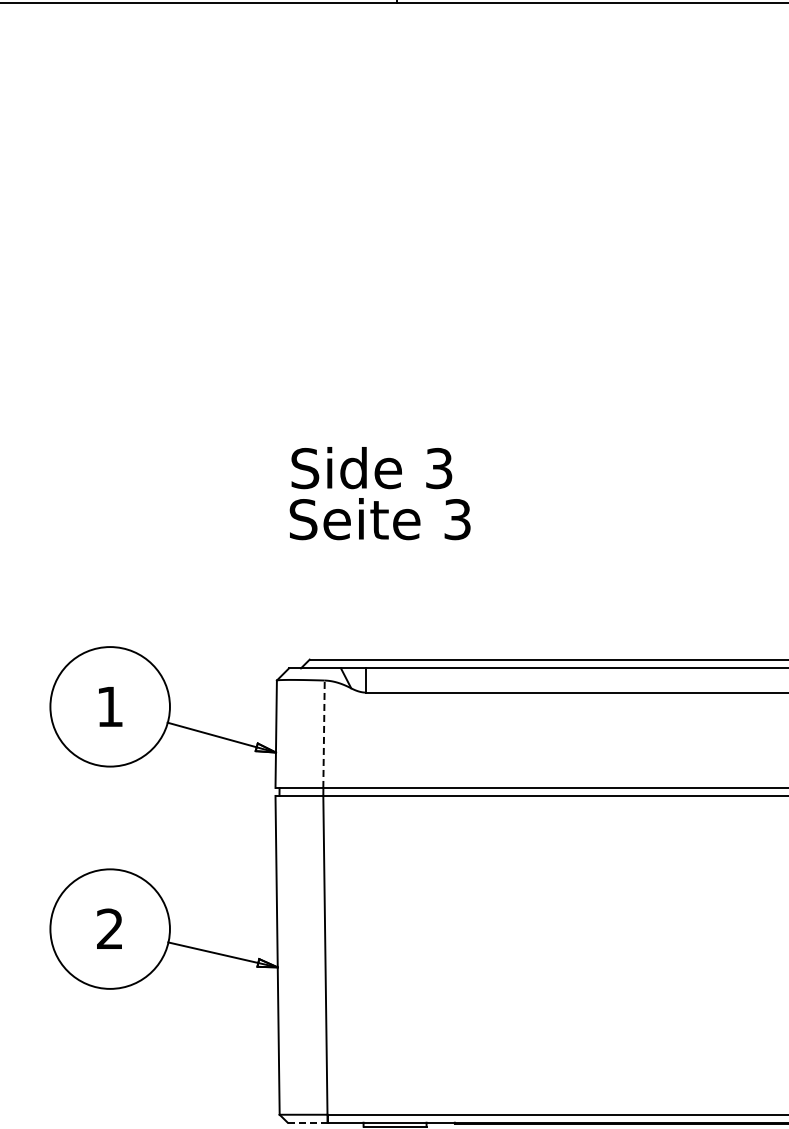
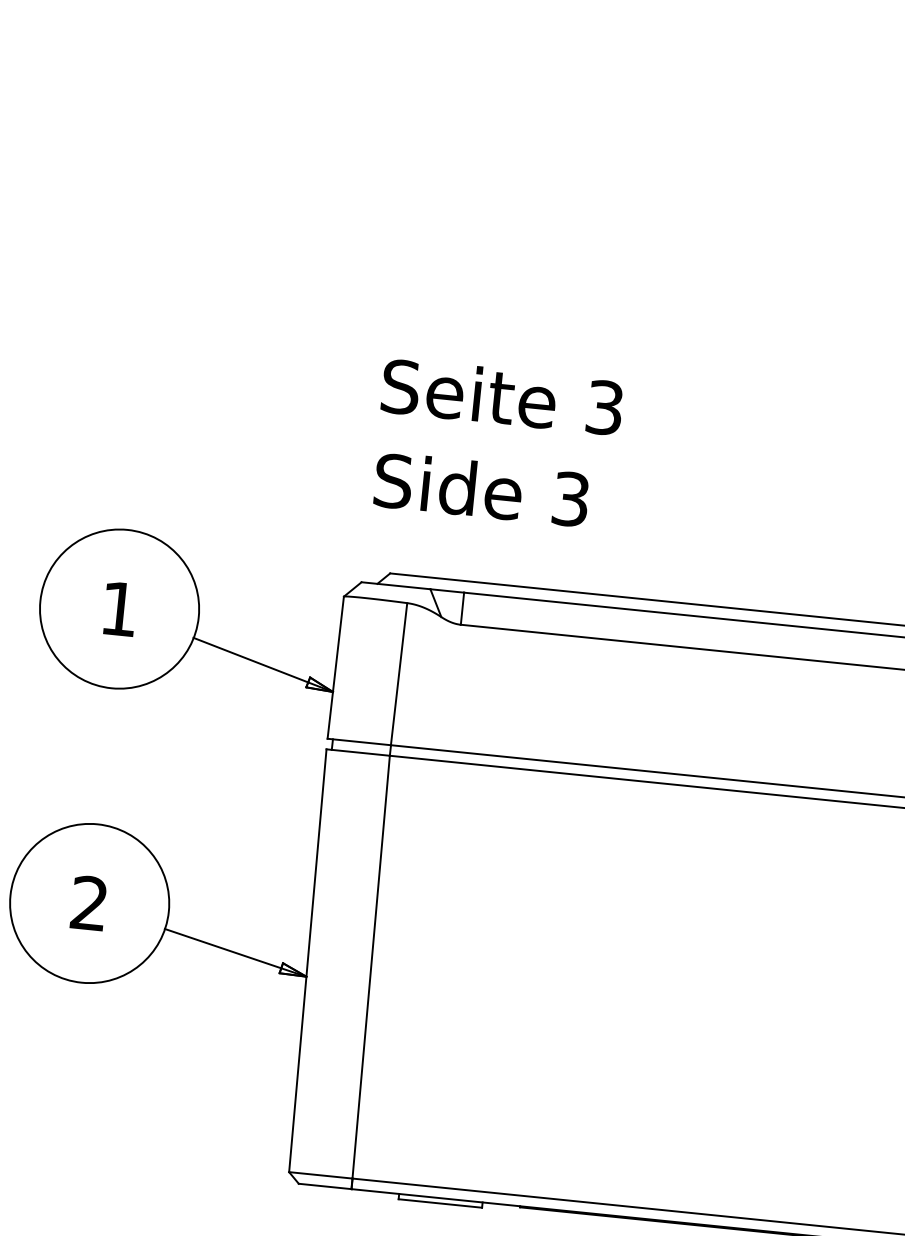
text: (371, 468) -> (481, 490), moved
line: (324, 734) -> (399, 674), dashed -> solid
line: (307, 1122) -> (324, 1186), dashed -> solid

